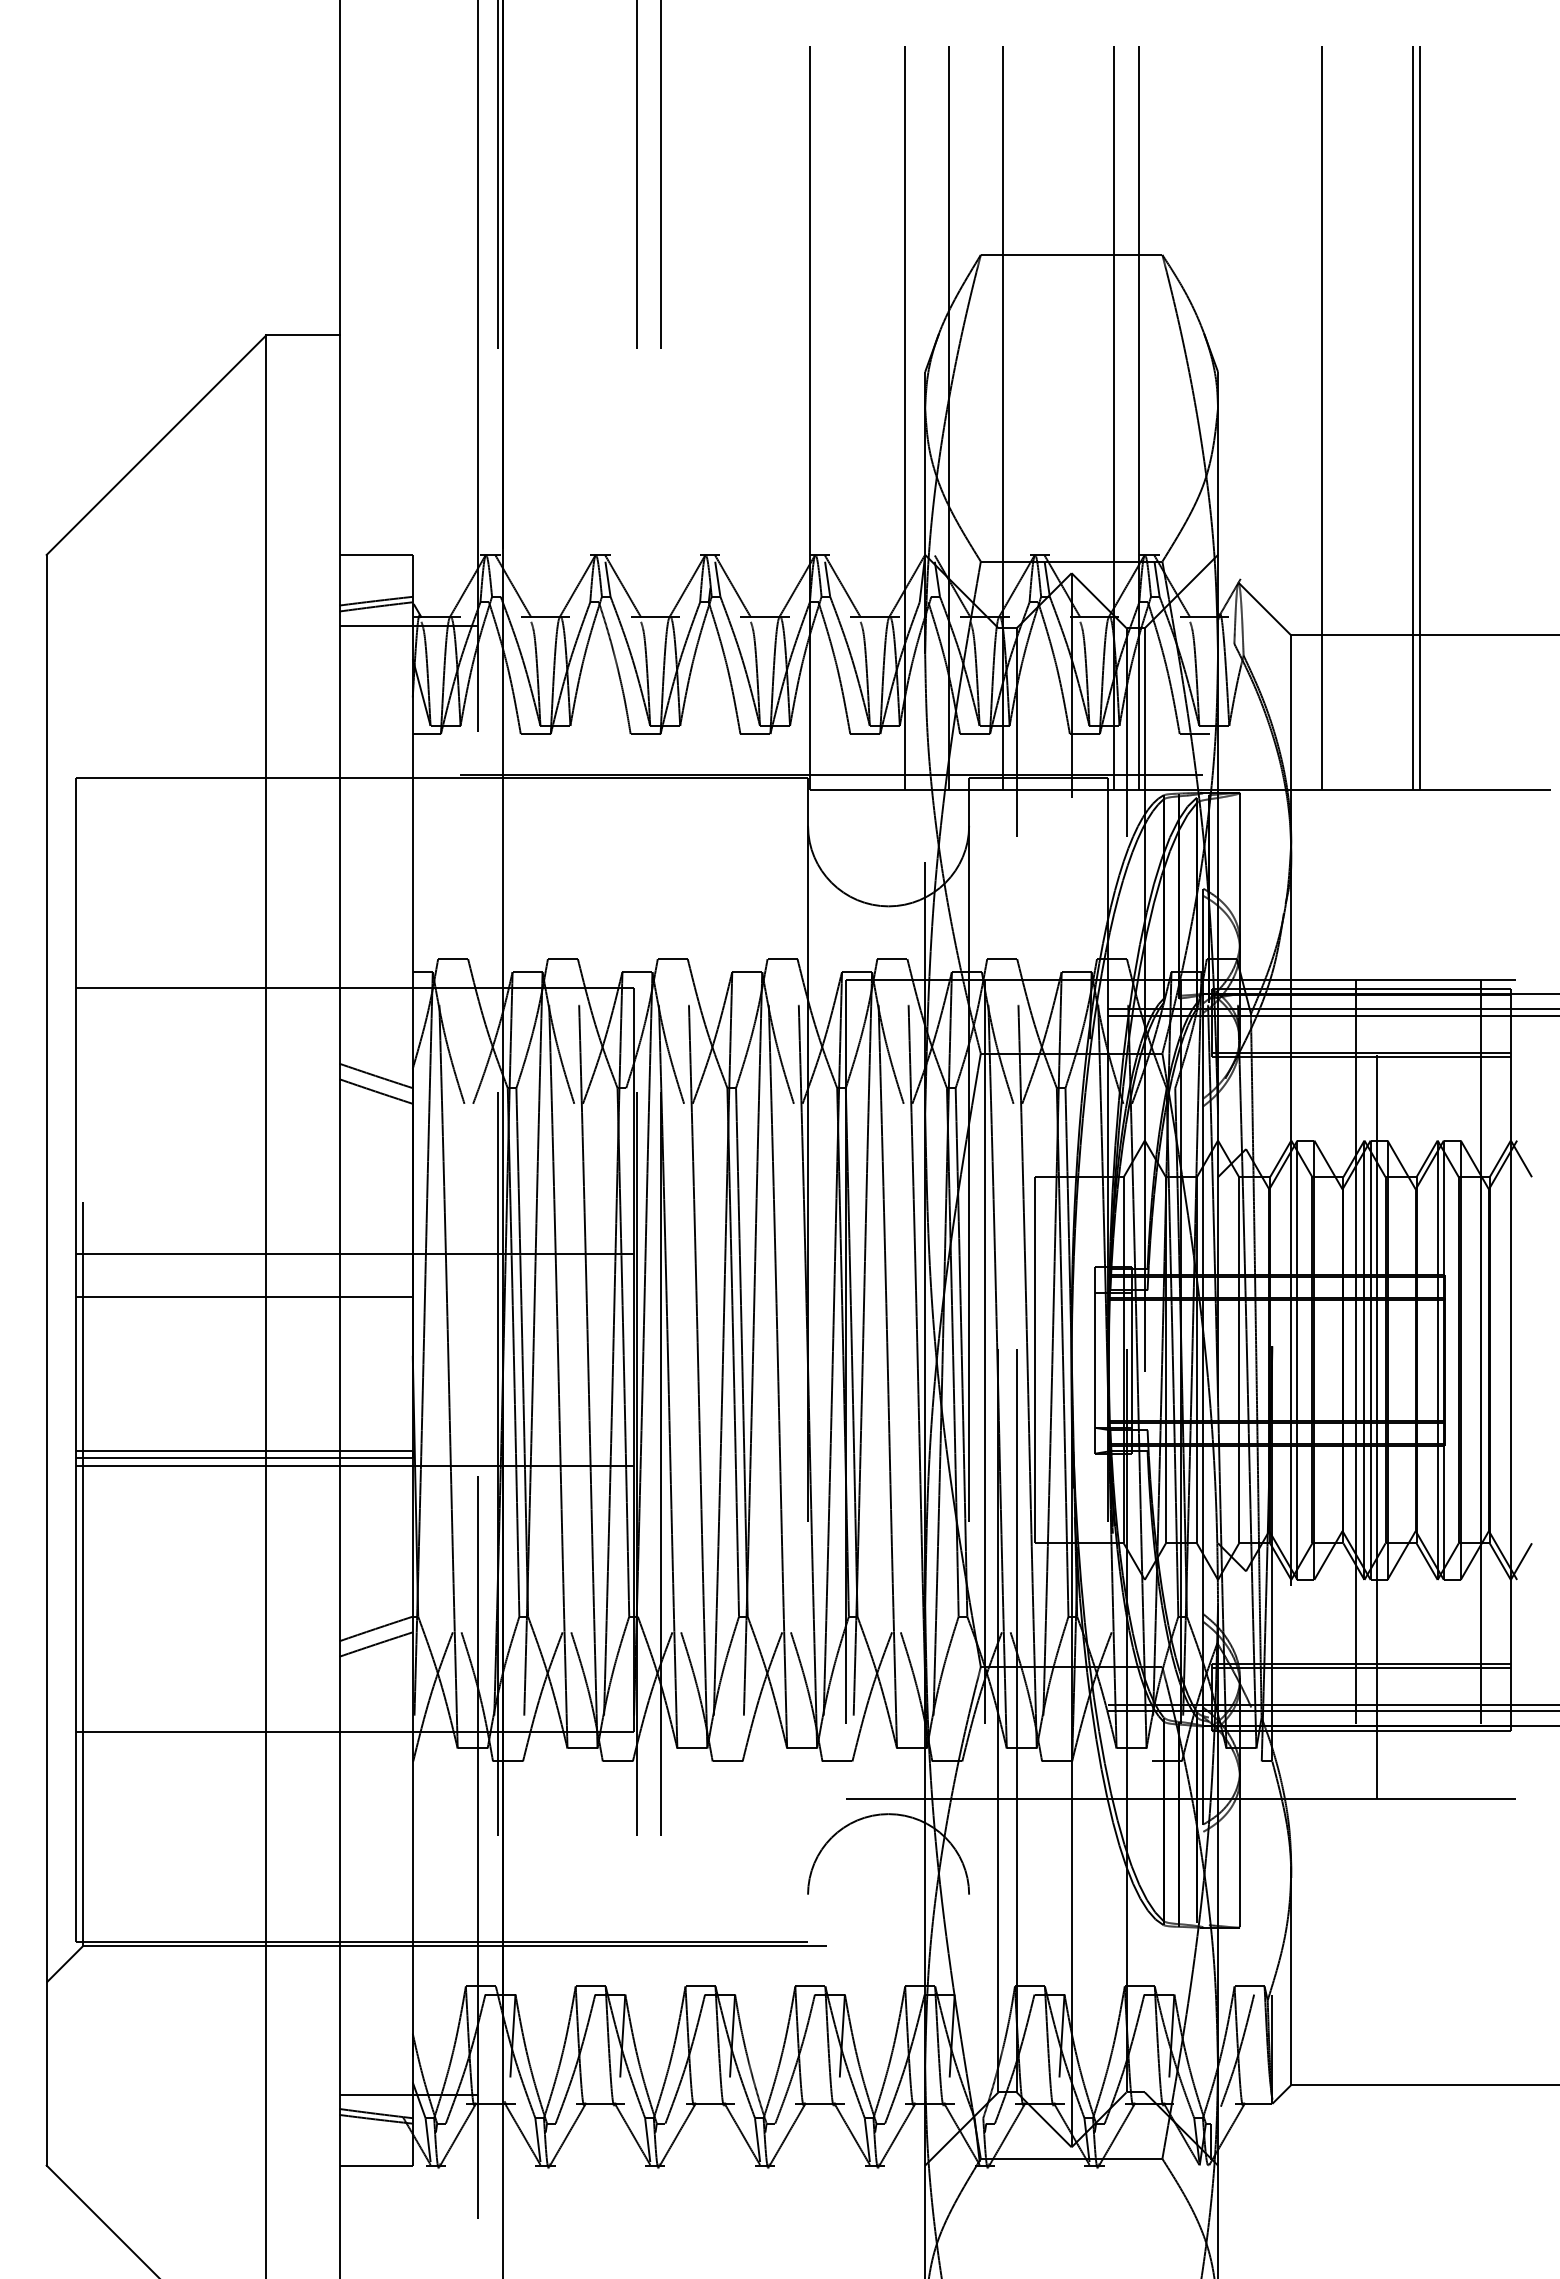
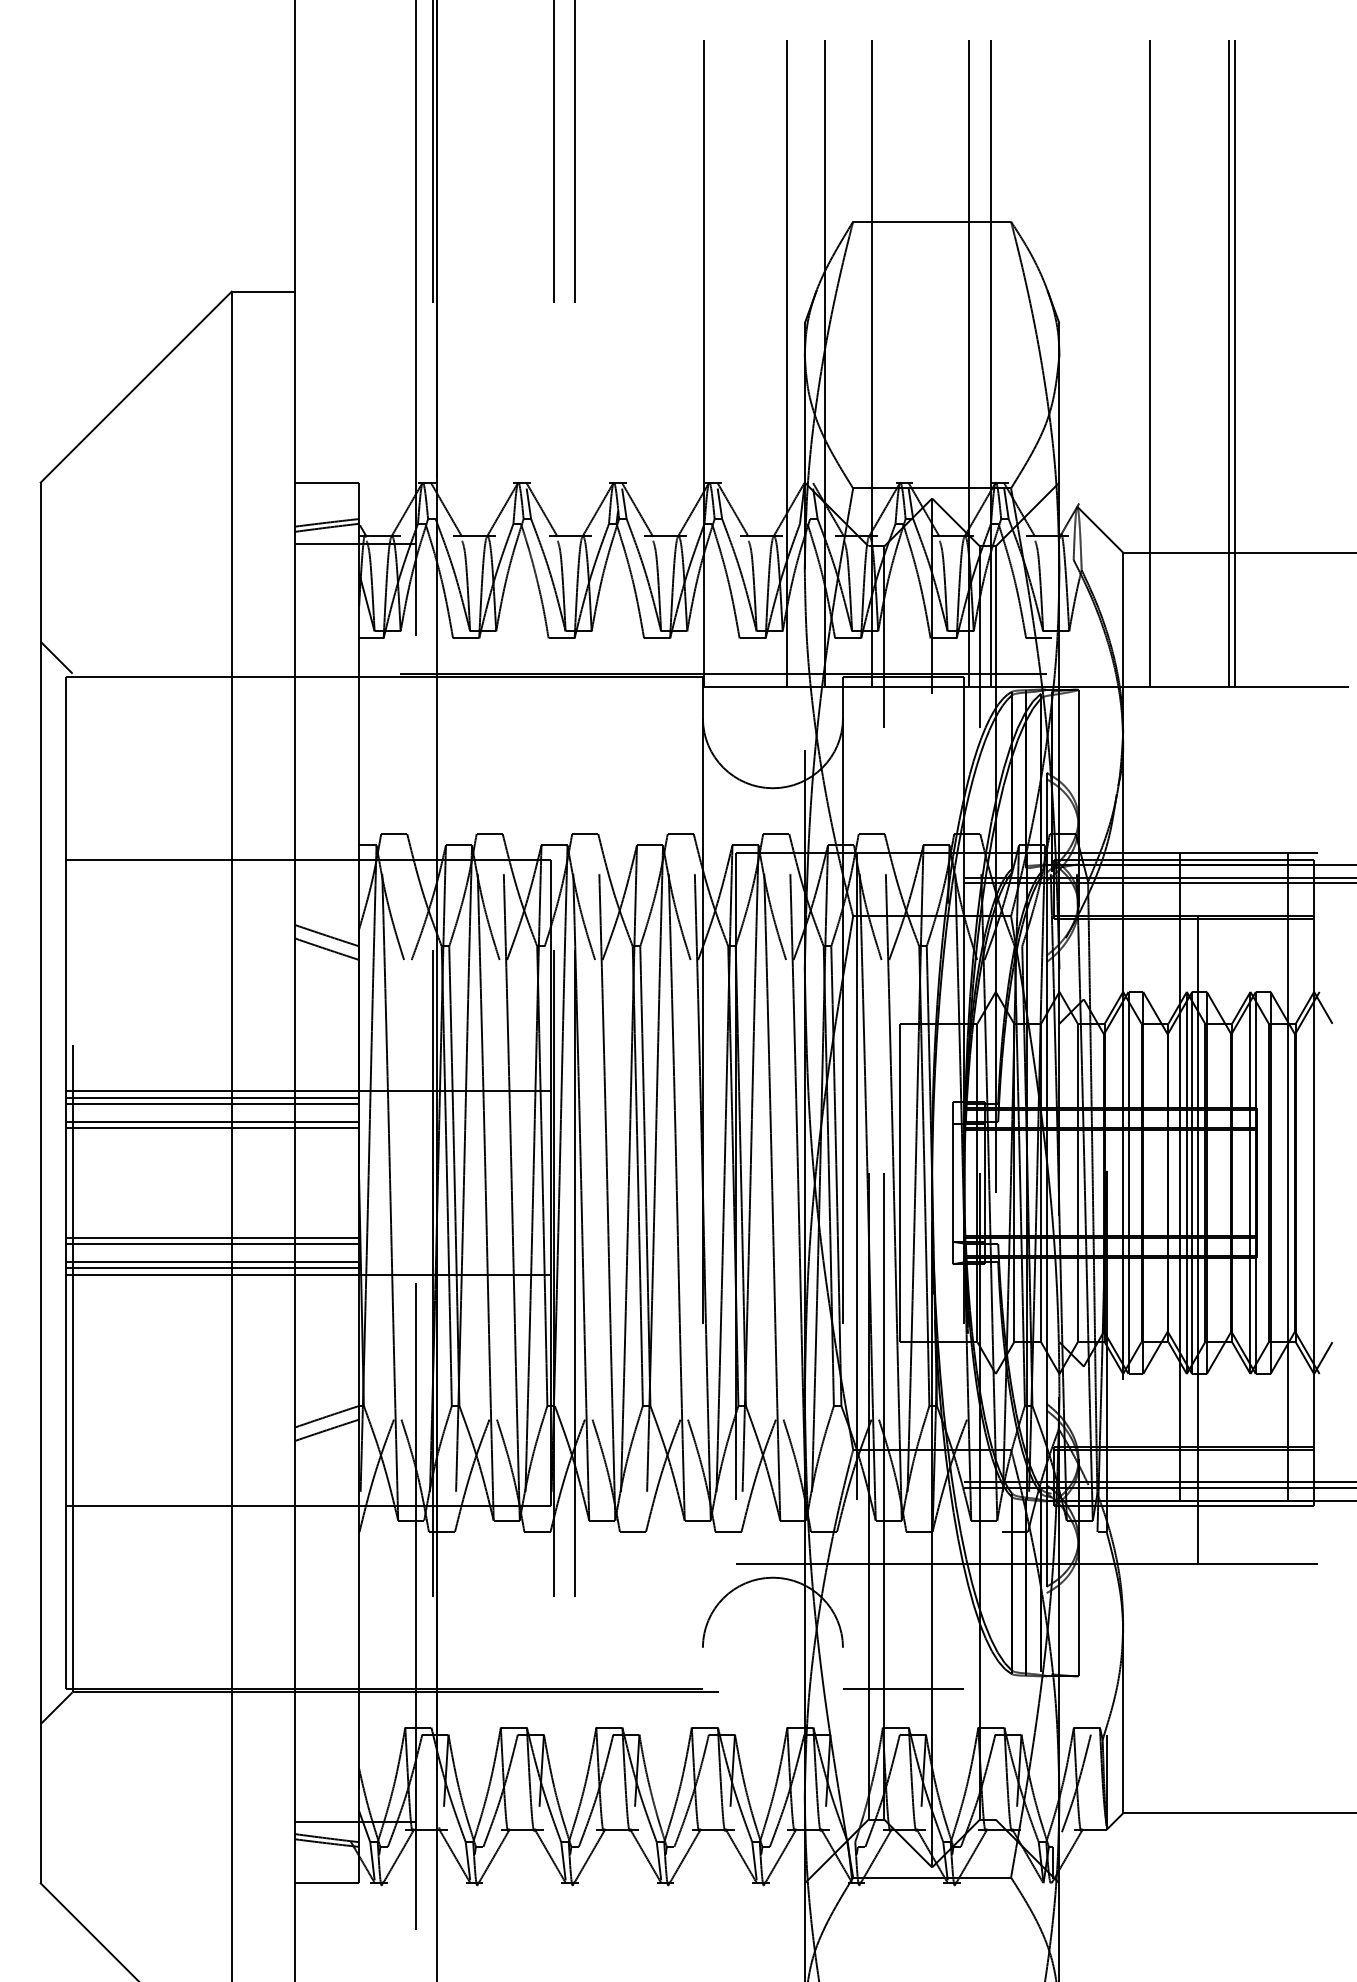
line: (64, 755) -> (56, 657), added
line: (243, 1262) -> (211, 1097), added
line: (243, 1269) -> (211, 1104), added
line: (243, 1290) -> (211, 1122), added
line: (243, 1423) -> (211, 1237), added
line: (243, 1430) -> (211, 1244), added
line: (1038, 1942) -> (903, 1689), added

